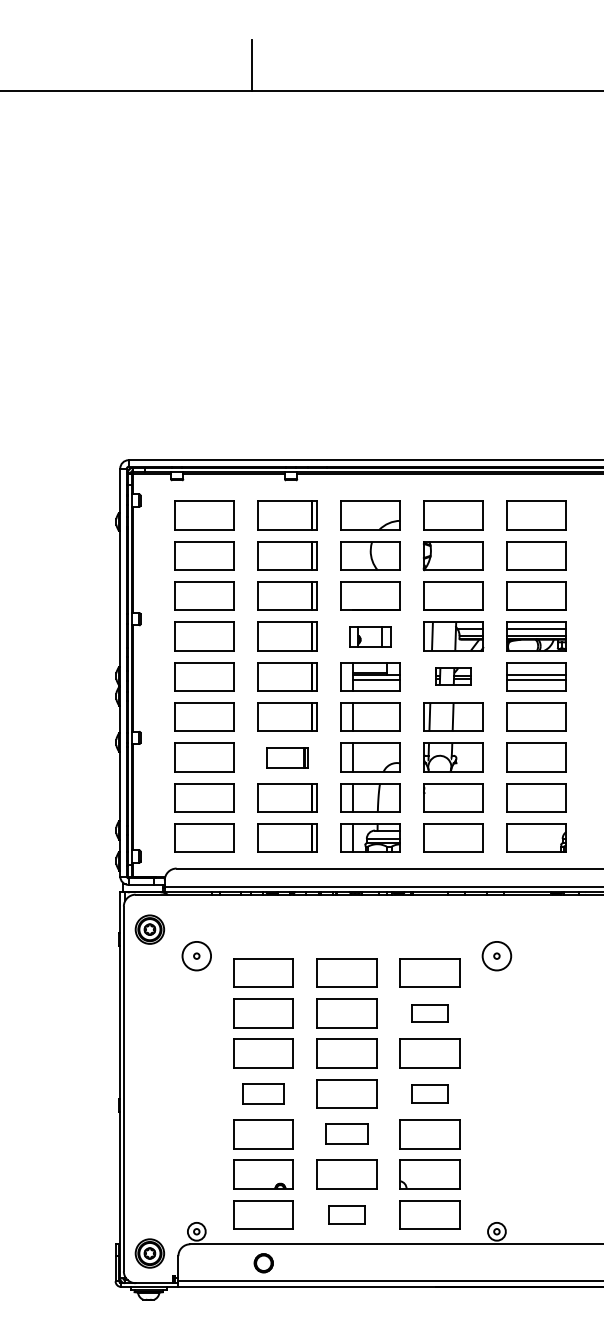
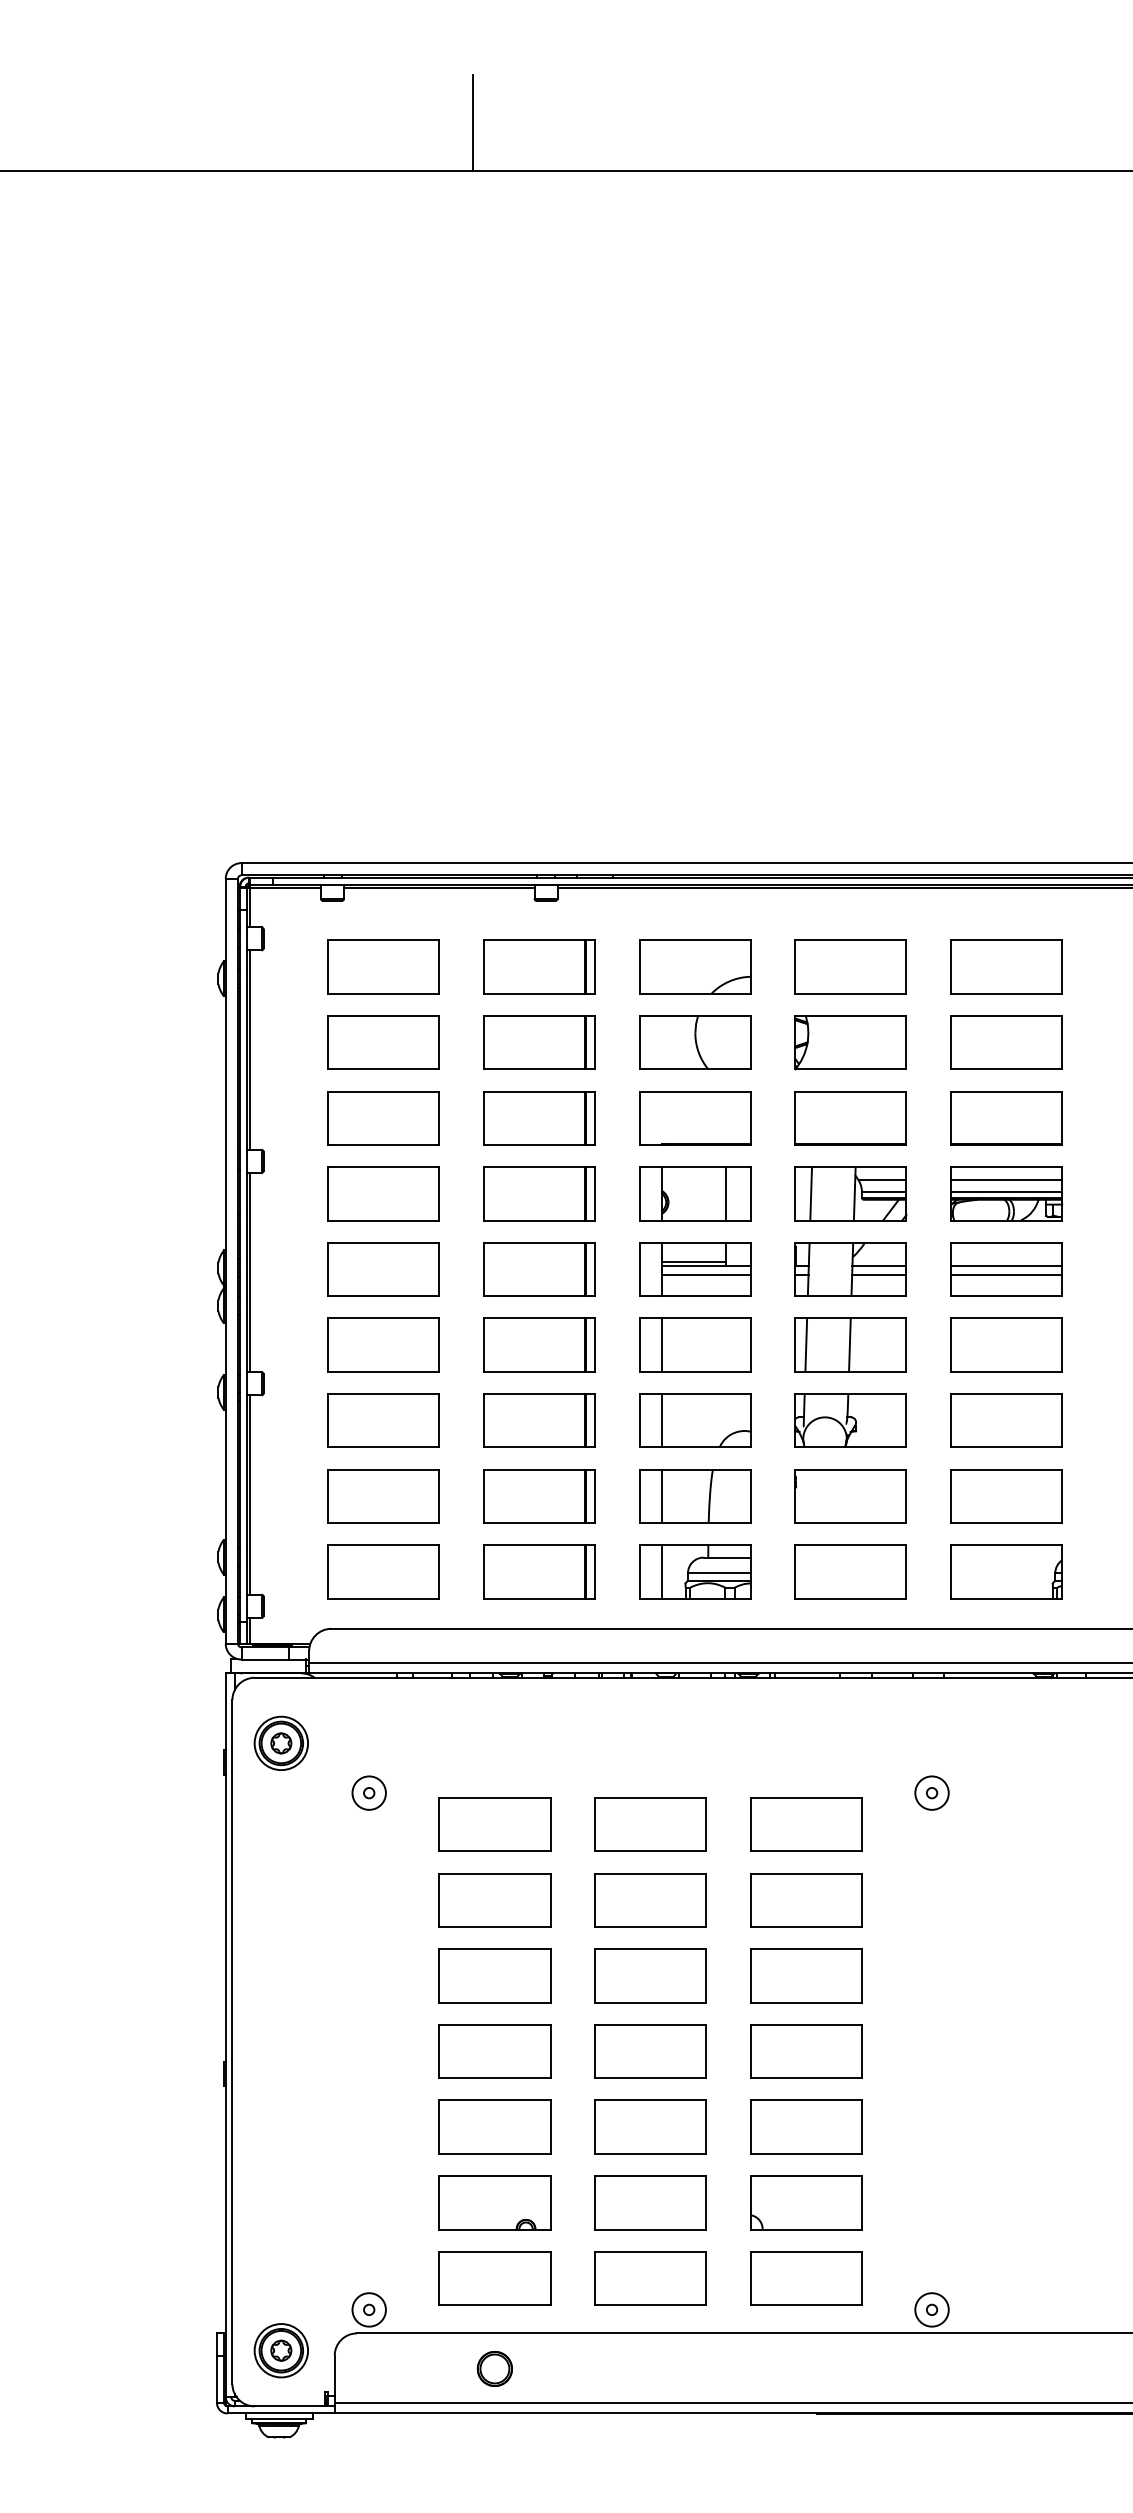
part: (370, 636) -> (694, 1193), size x1.43
part: (453, 676) -> (850, 1268), size x1.67
part: (287, 757) -> (539, 1420), size x1.43
circle: (196, 956) -> (368, 1793), size x0.62
circle: (496, 956) -> (931, 1793), size x0.62
part: (429, 1013) -> (805, 1900), size x1.67
part: (263, 1093) -> (494, 2050), size x1.43
part: (429, 1093) -> (805, 2050), size x1.67
part: (346, 1134) -> (649, 2127), size x1.43
part: (346, 1214) -> (649, 2277), size x1.67

